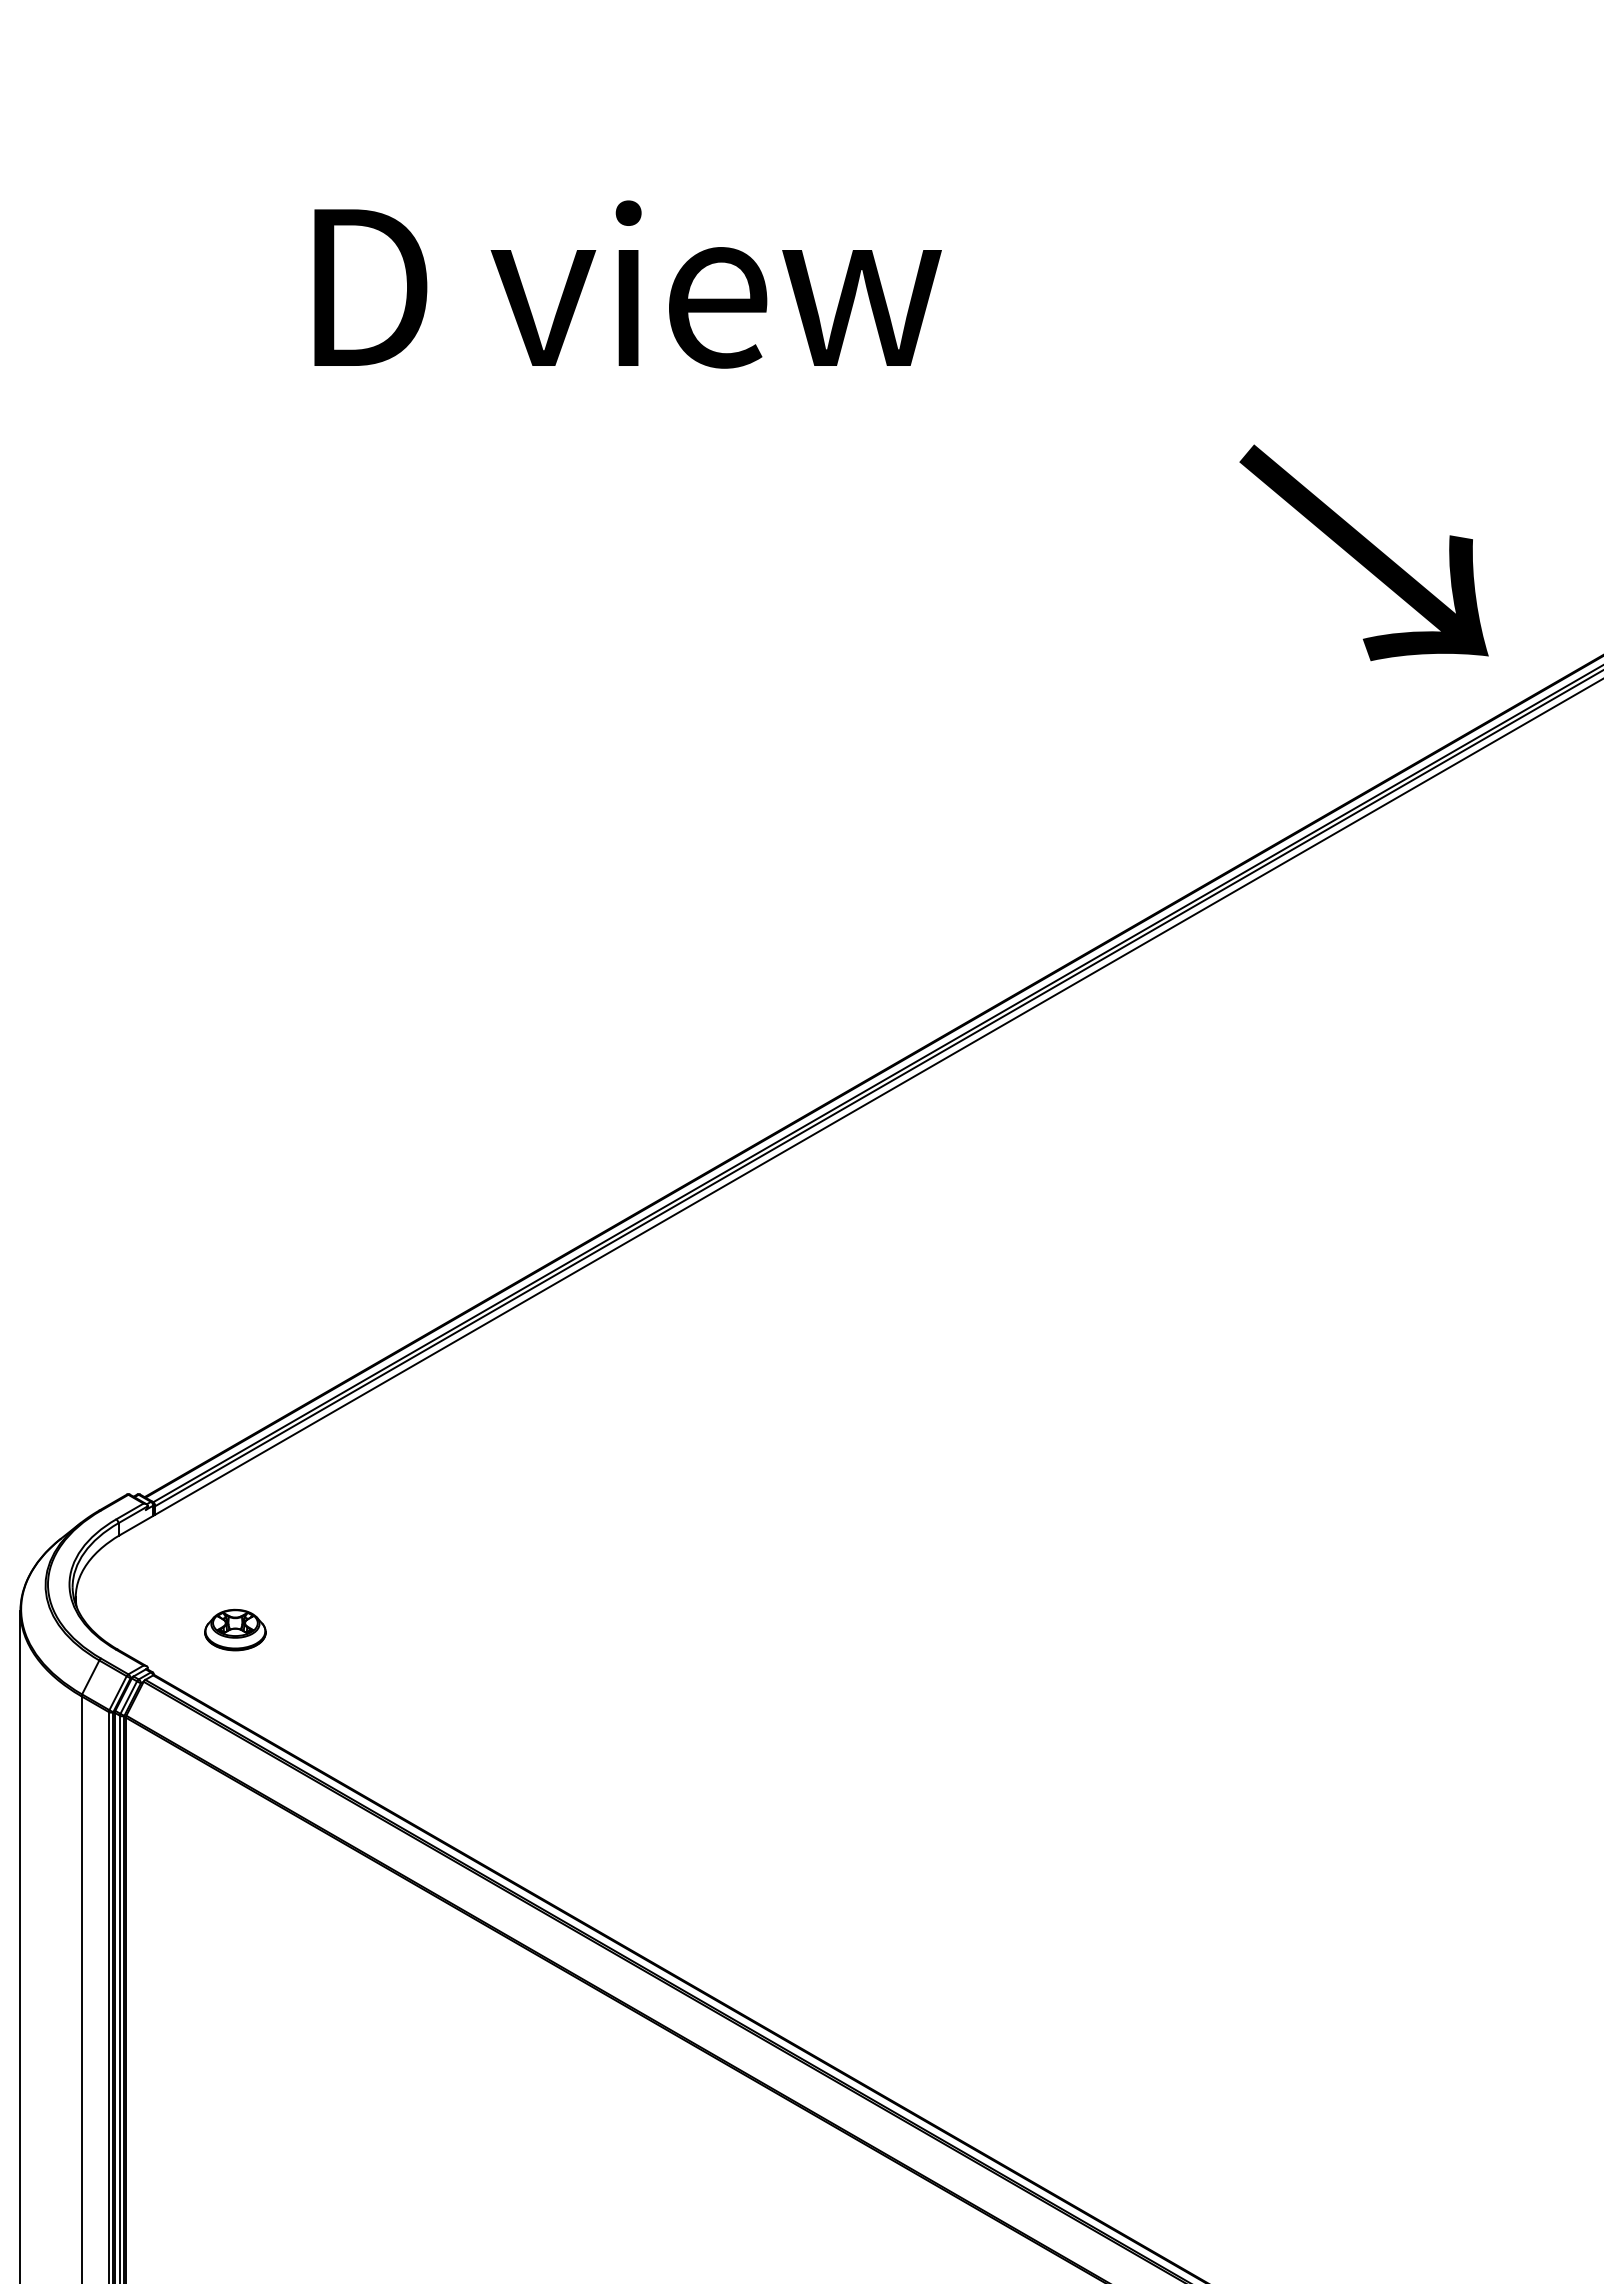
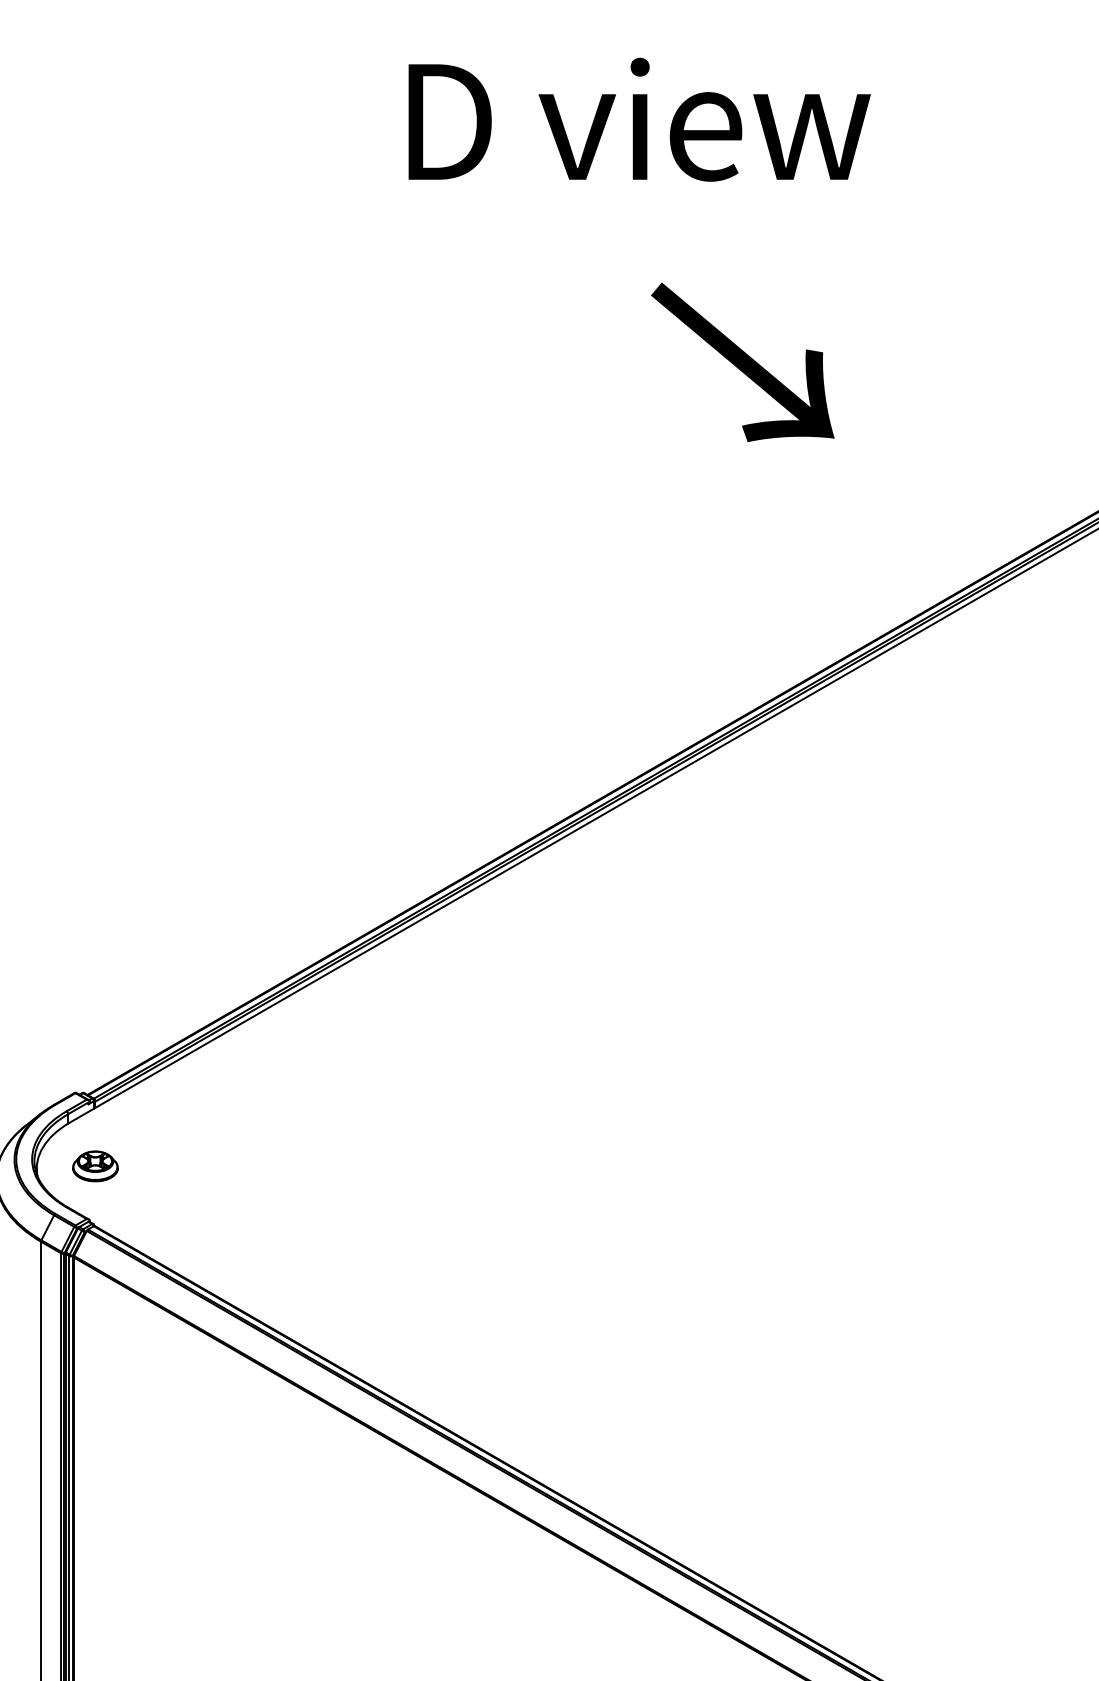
text: (627, 284) -> (639, 119), moved
text: (1363, 552) -> (742, 362), moved
part: (235, 1629) -> (95, 1165), moved

